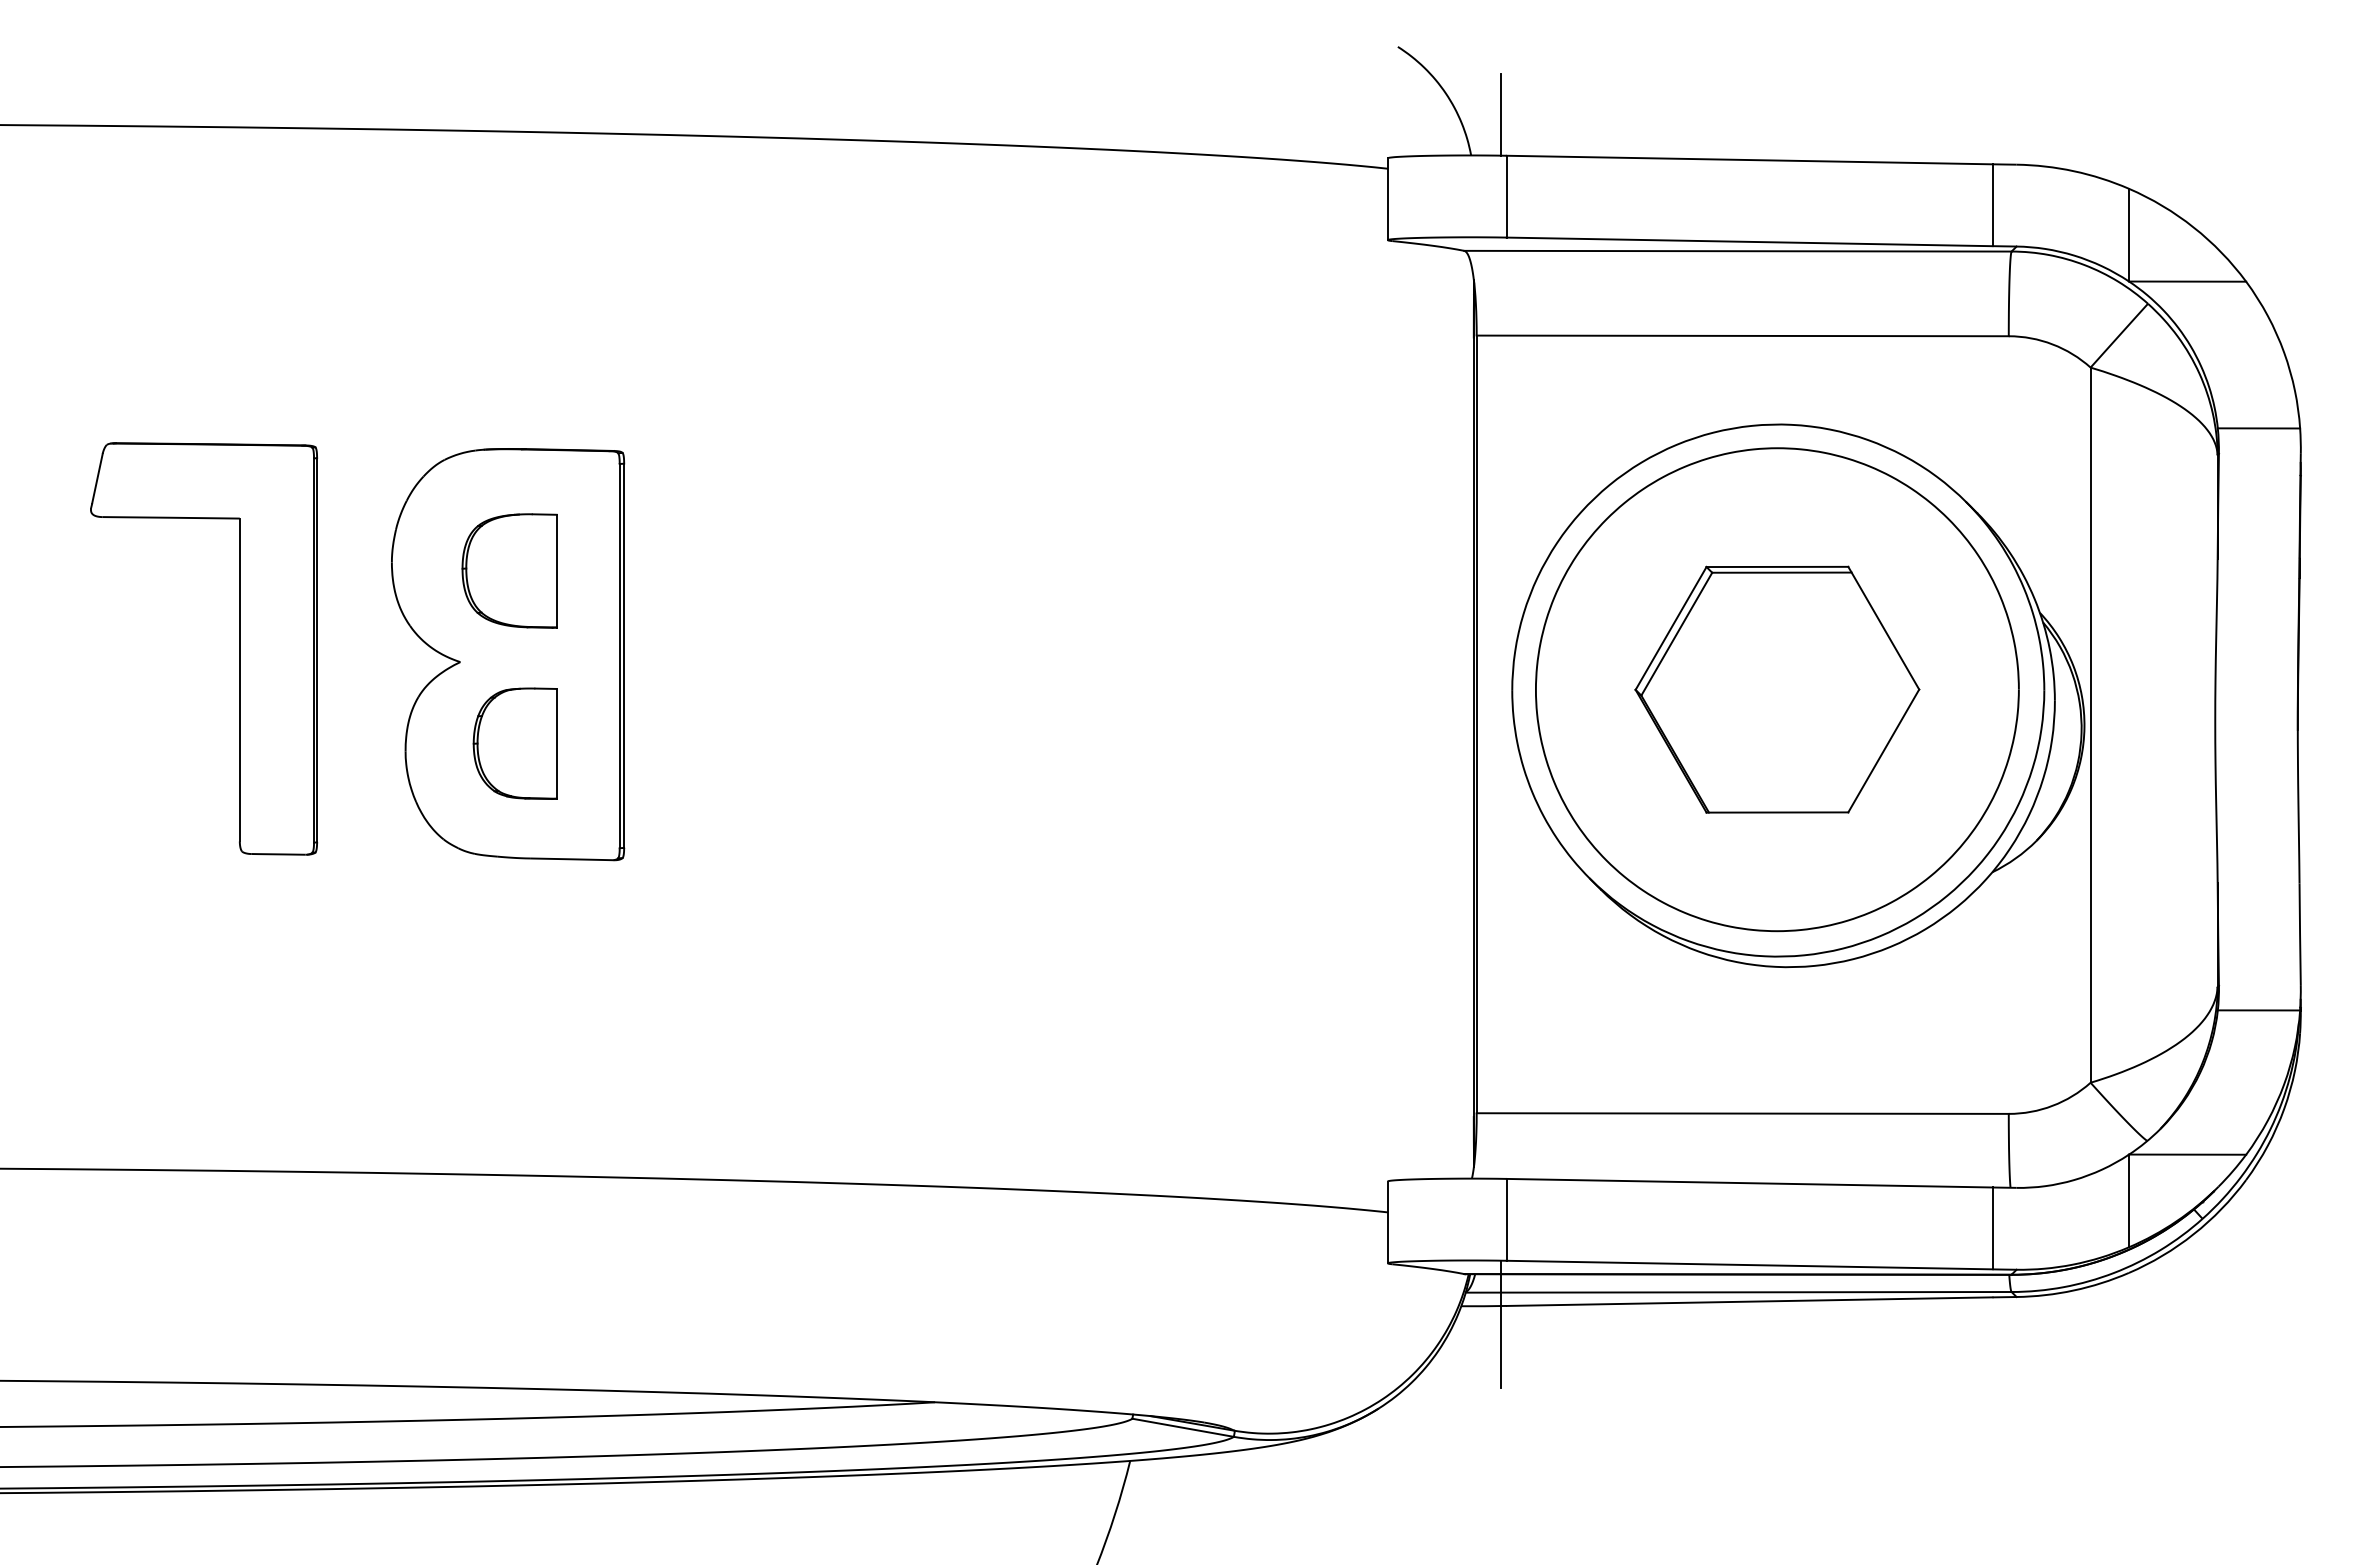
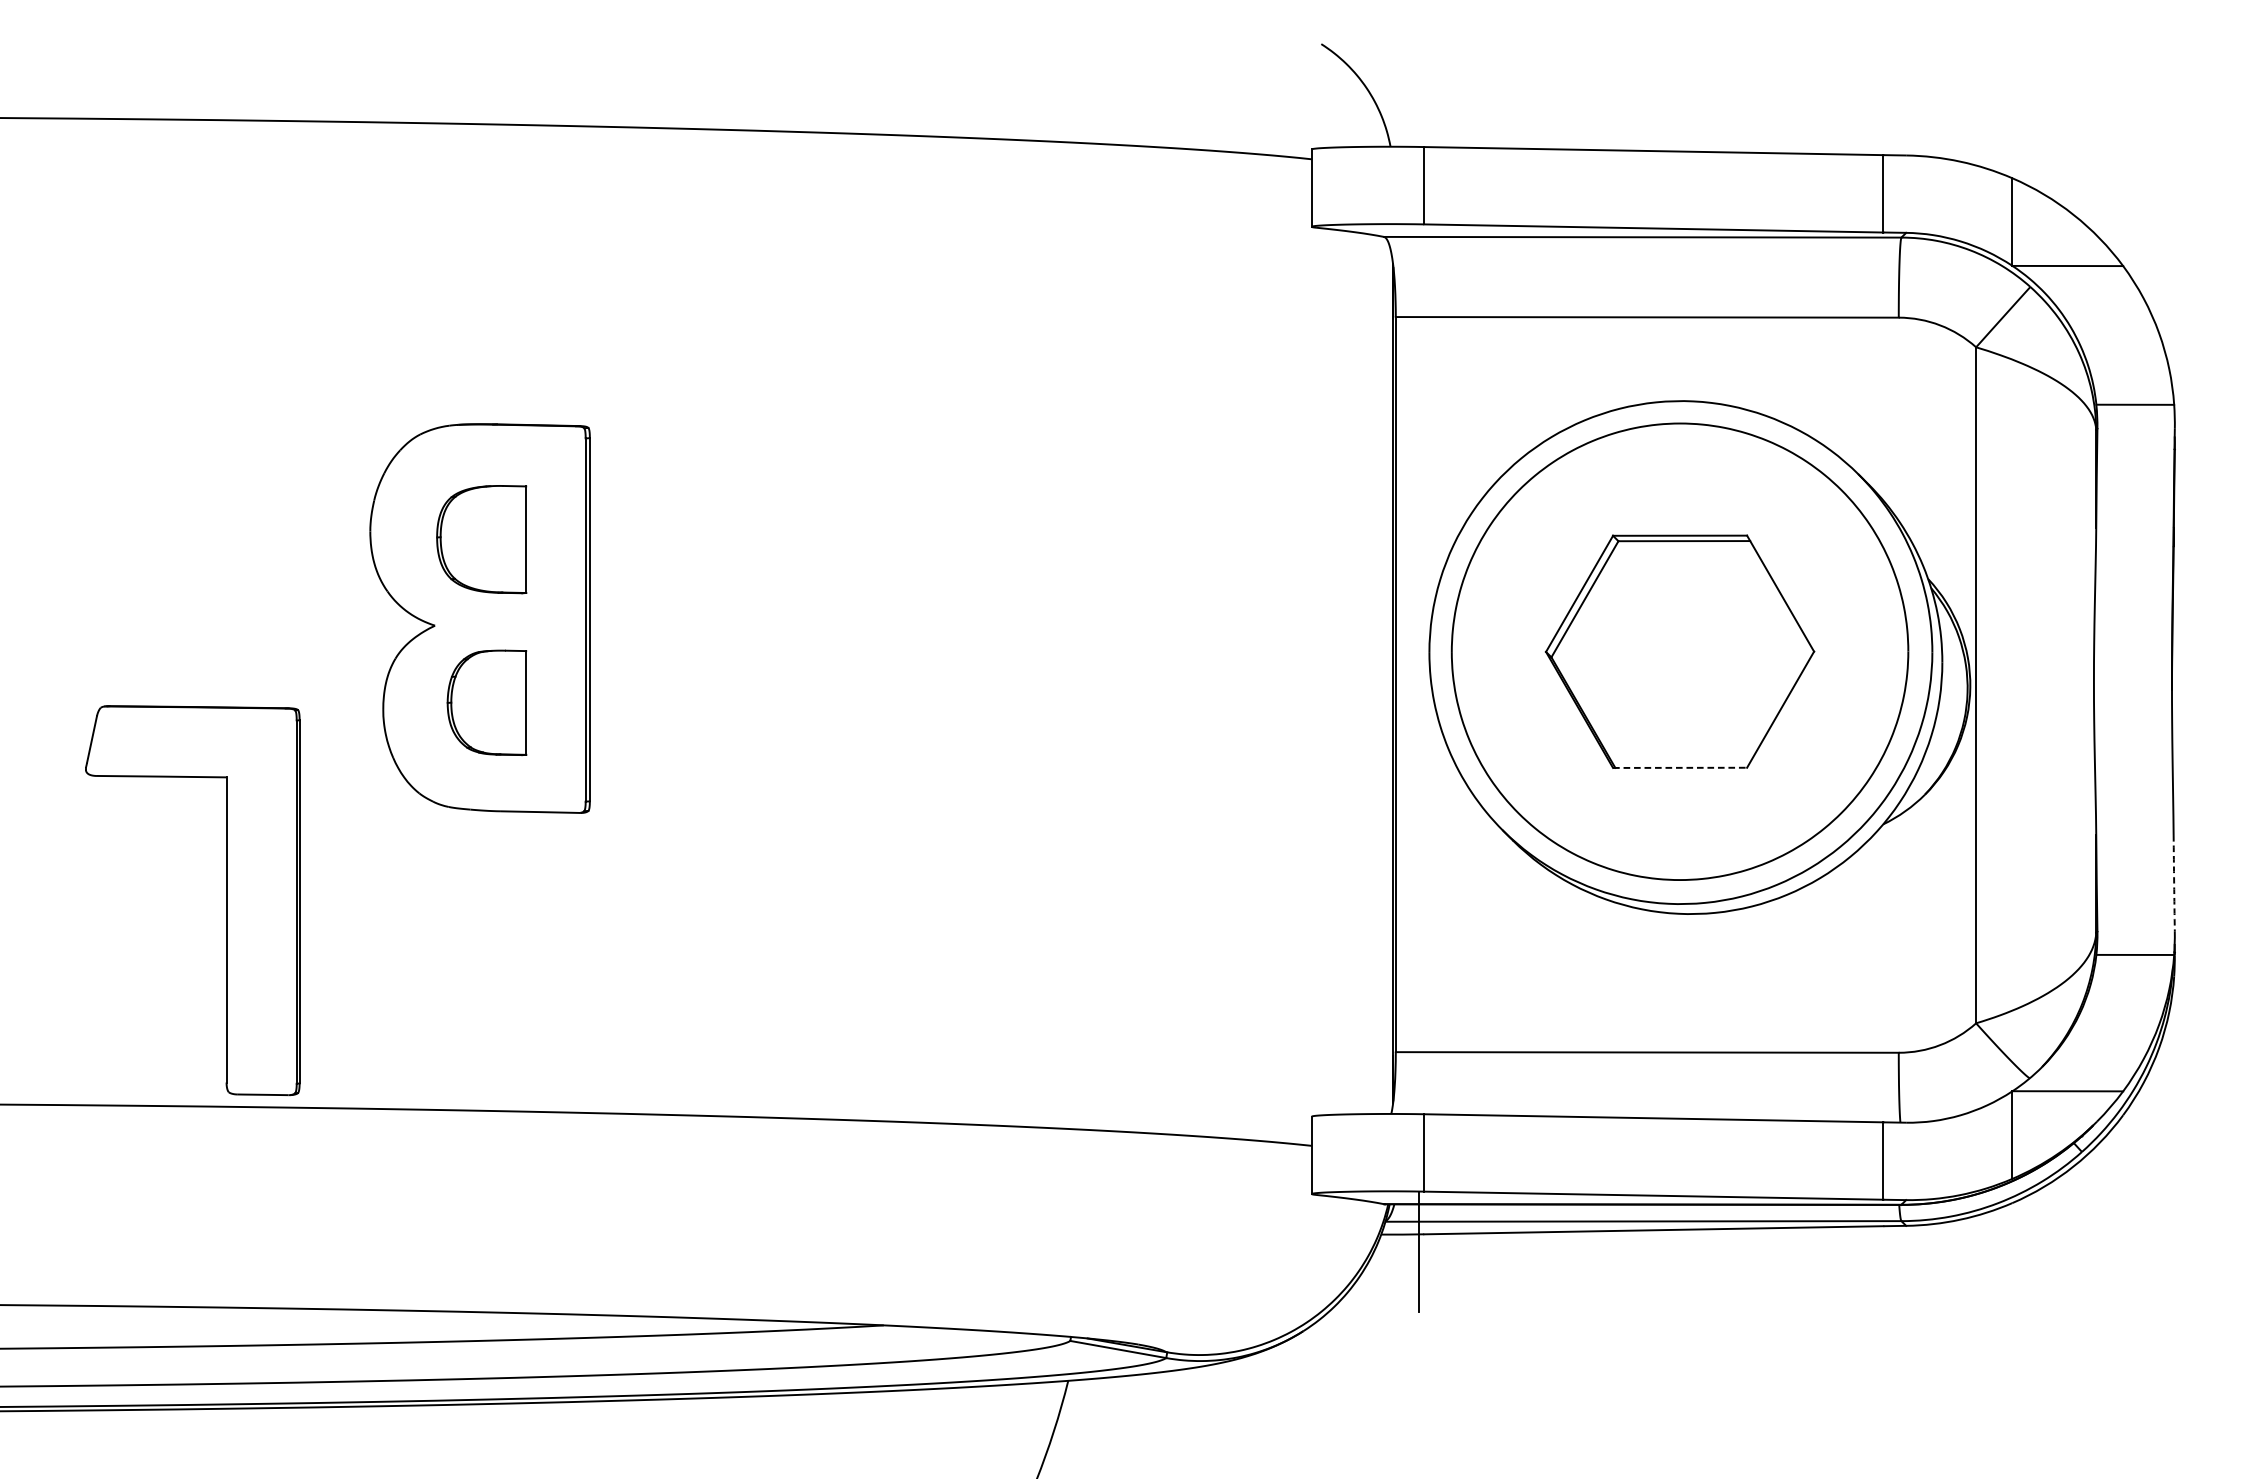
line: (1501, 114) -> (1419, 108), removed
part: (239, 648) -> (226, 900), moved
line: (1777, 812) -> (1680, 767), solid -> dashed
arc: (2300, 934) -> (2174, 883), solid -> dashed

